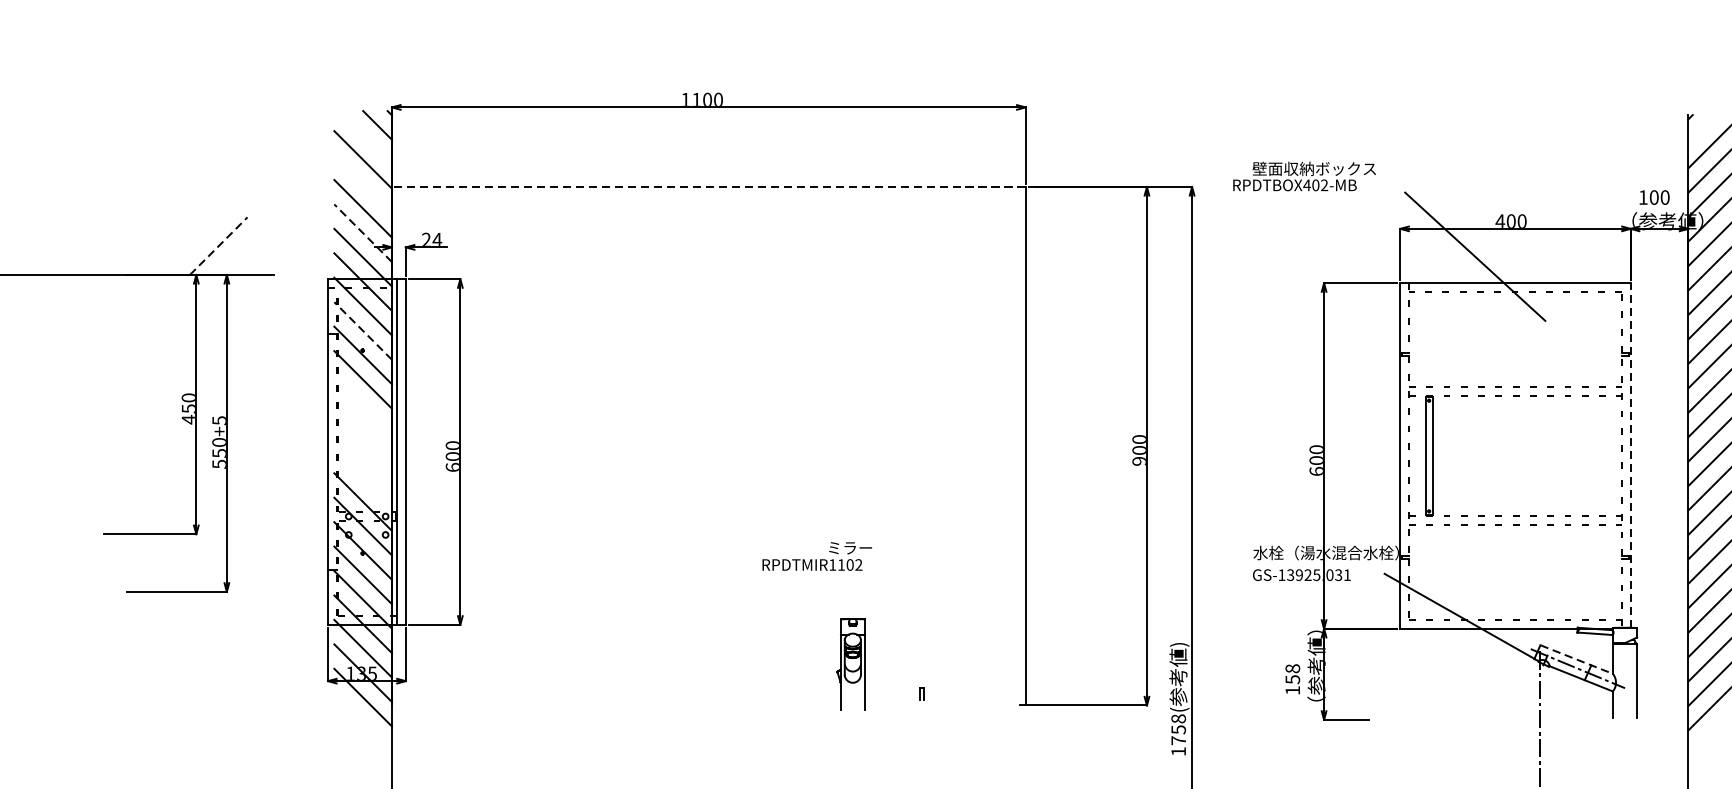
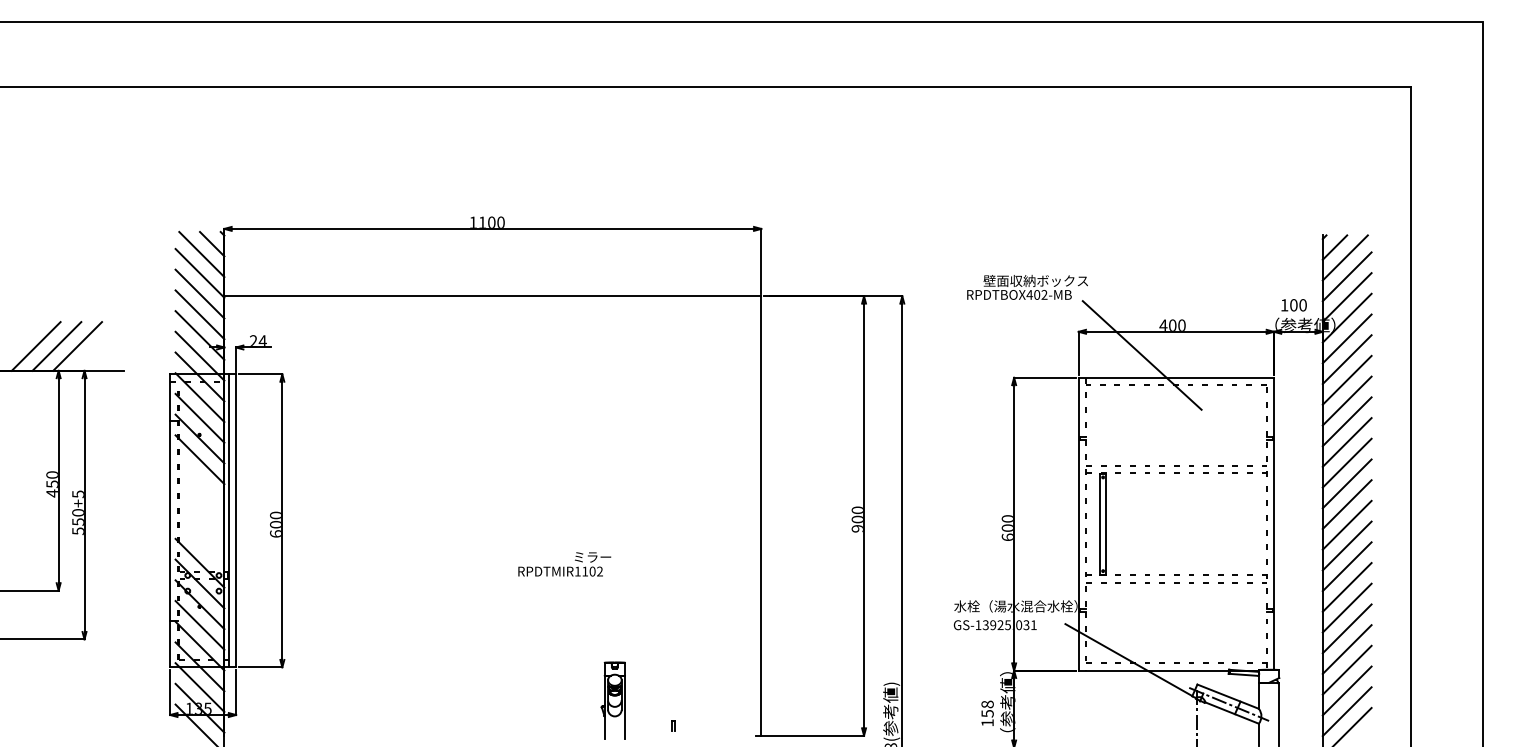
line: (1702, 129) -> (1334, 247), added
line: (364, 137) -> (201, 254), added
text: (1304, 176) -> (1027, 287), moved
line: (362, 183) -> (199, 293), added
line: (708, 187) -> (492, 296), dashed -> solid
line: (363, 233) -> (200, 335), dashed -> solid
line: (169, 246) -> (35, 346), added
line: (193, 246) -> (56, 346), added
line: (218, 246) -> (77, 346), dashed -> solid
line: (363, 331) -> (200, 418), dashed -> solid
line: (1630, 455) -> (1273, 523), dashed -> solid
text: (816, 556) -> (564, 564), moved
line: (1577, 659) -> (1228, 696), dashed -> solid

